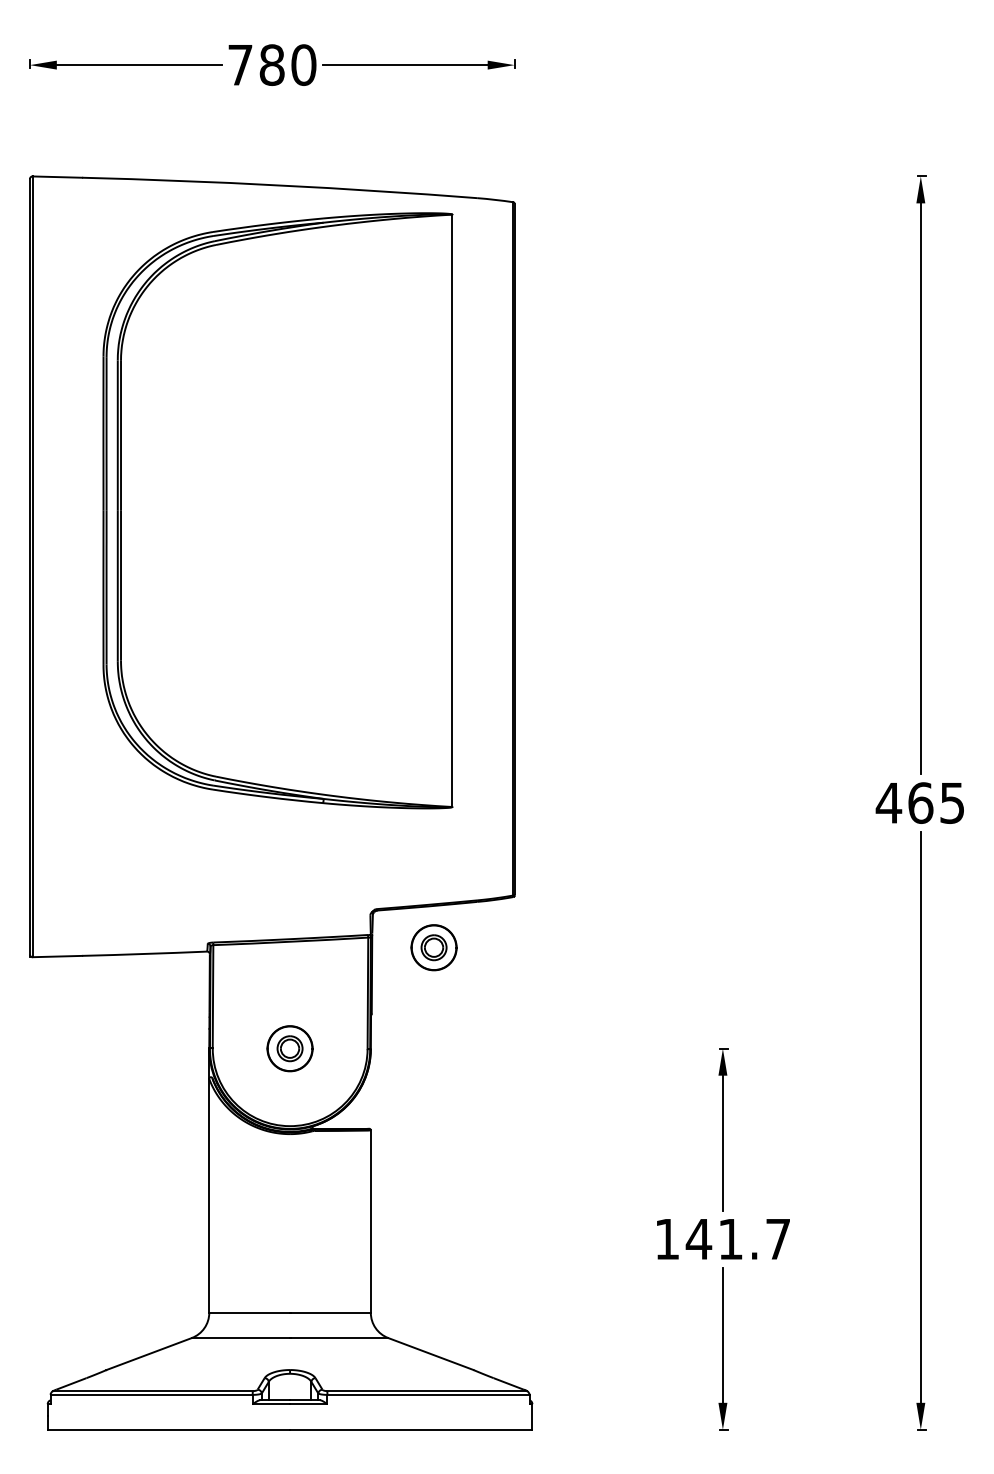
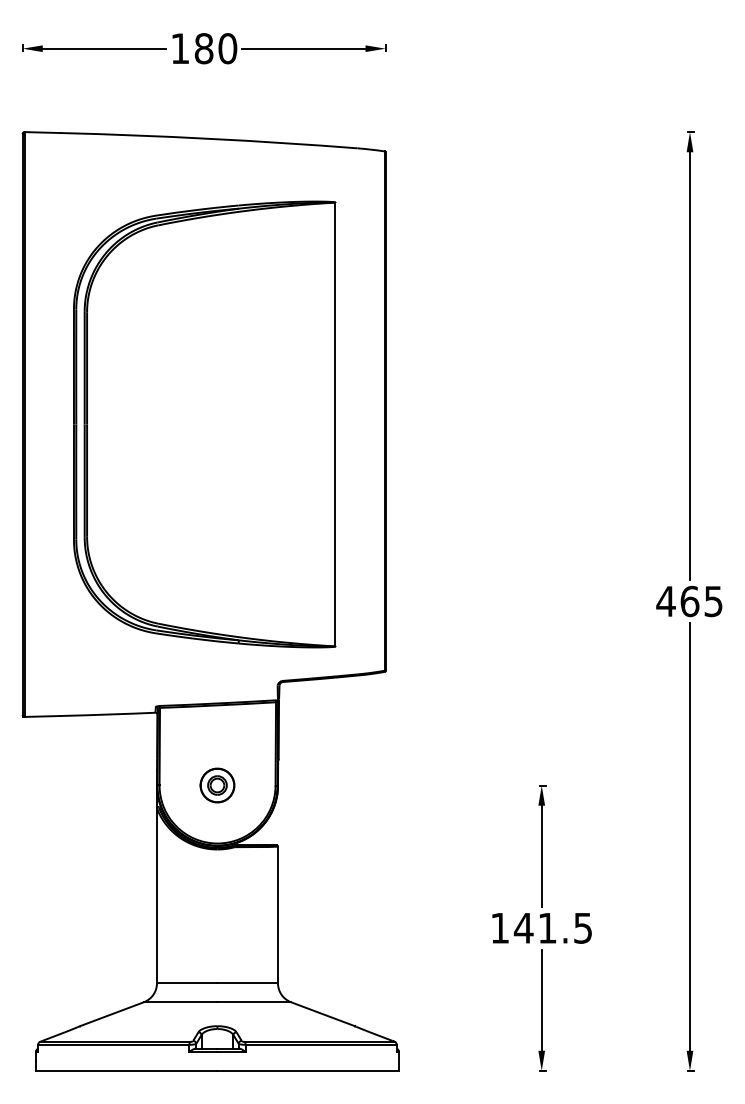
text: (240, 65) -> (180, 48), 780 -> 180
part: (277, 510) -> (204, 424), moved
part: (433, 947) -> (324, 709), removed
text: (777, 1239) -> (582, 928), 141.7 -> 141.5

